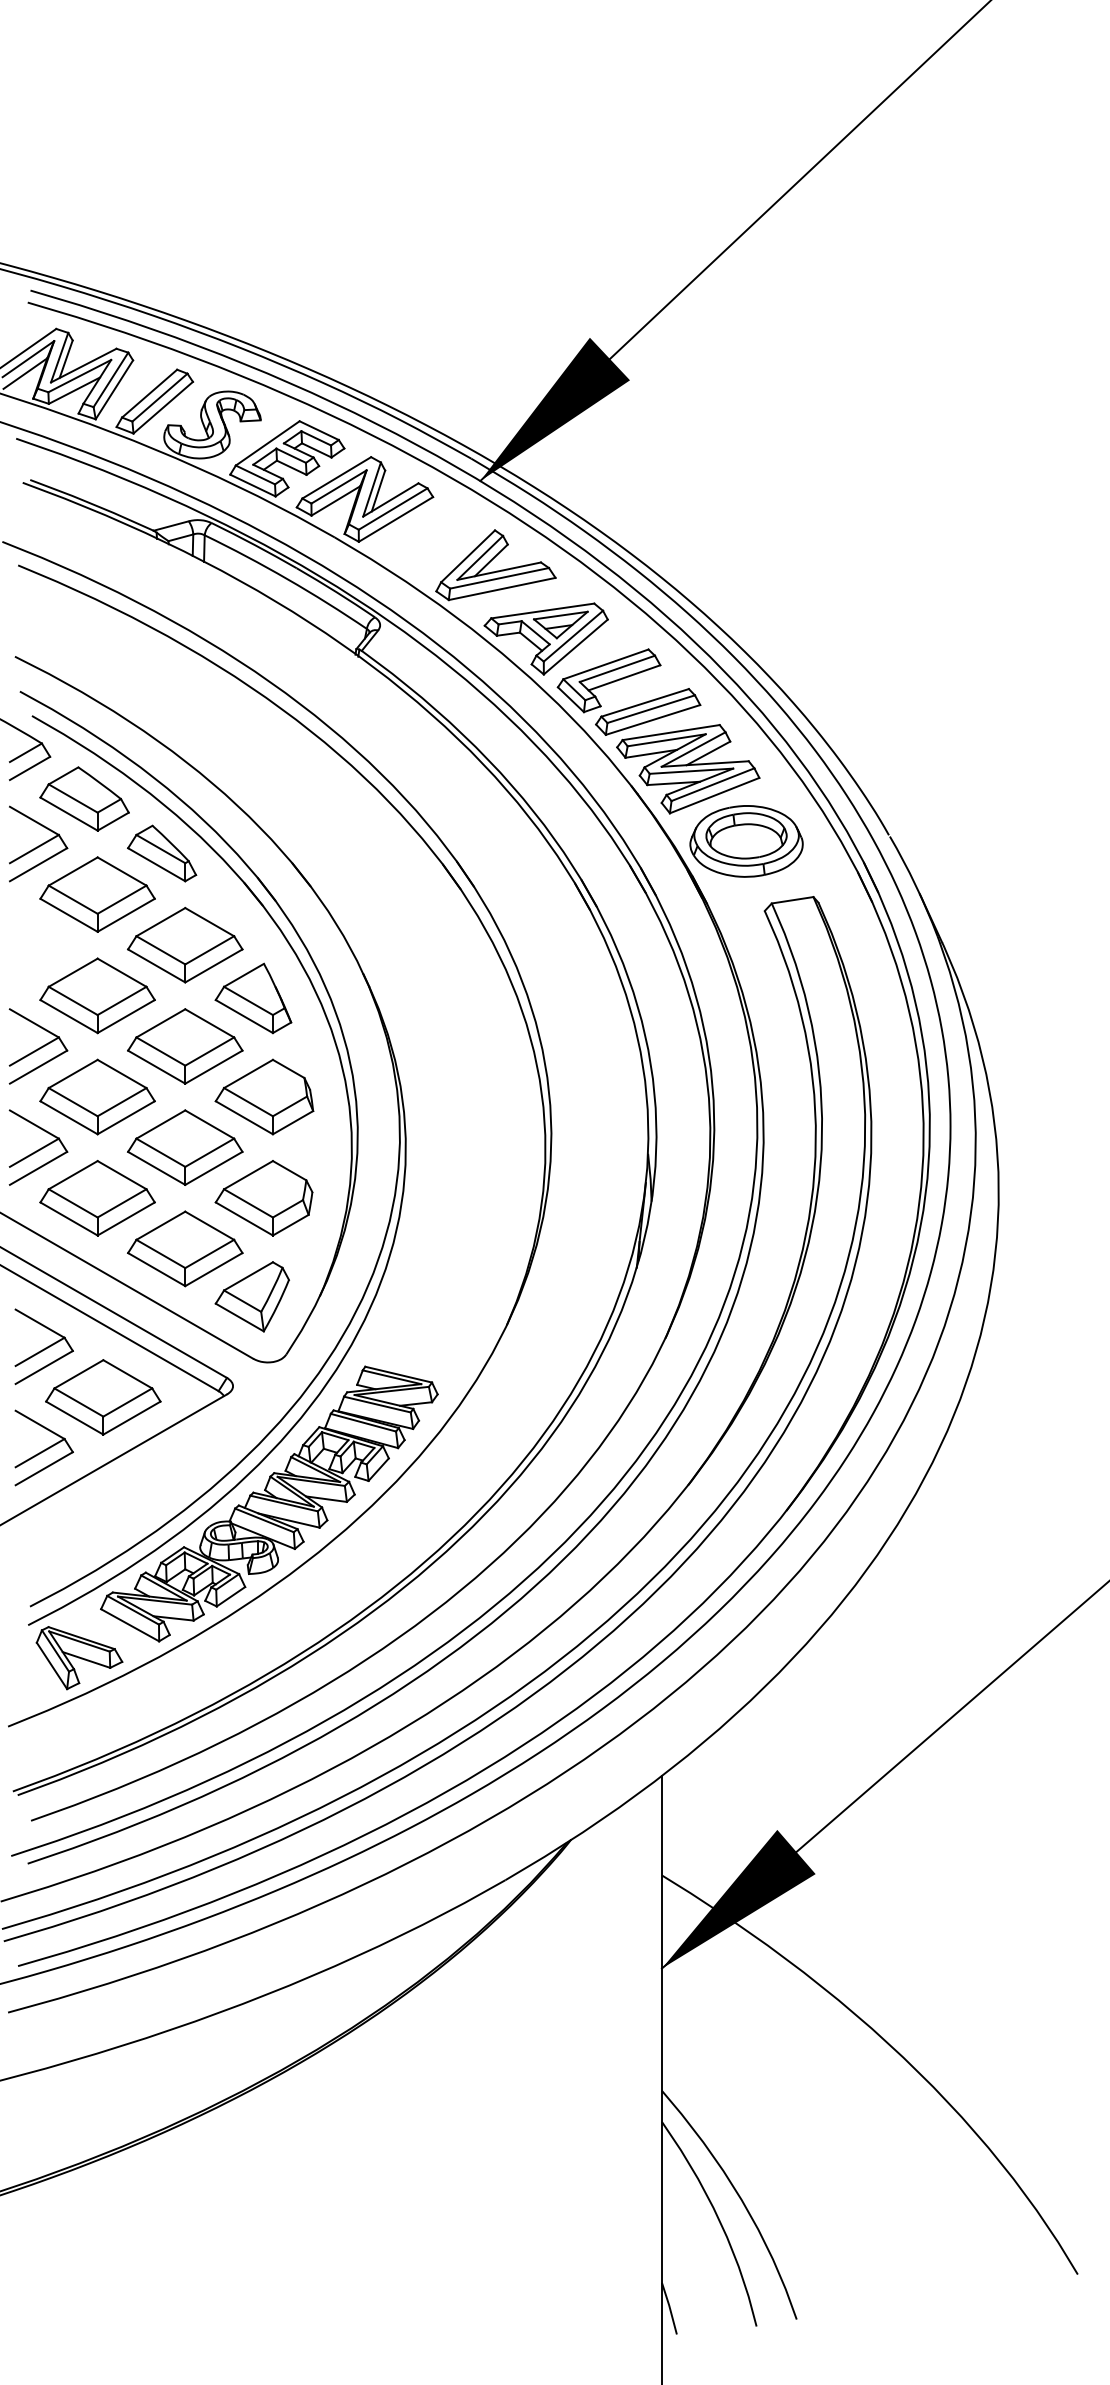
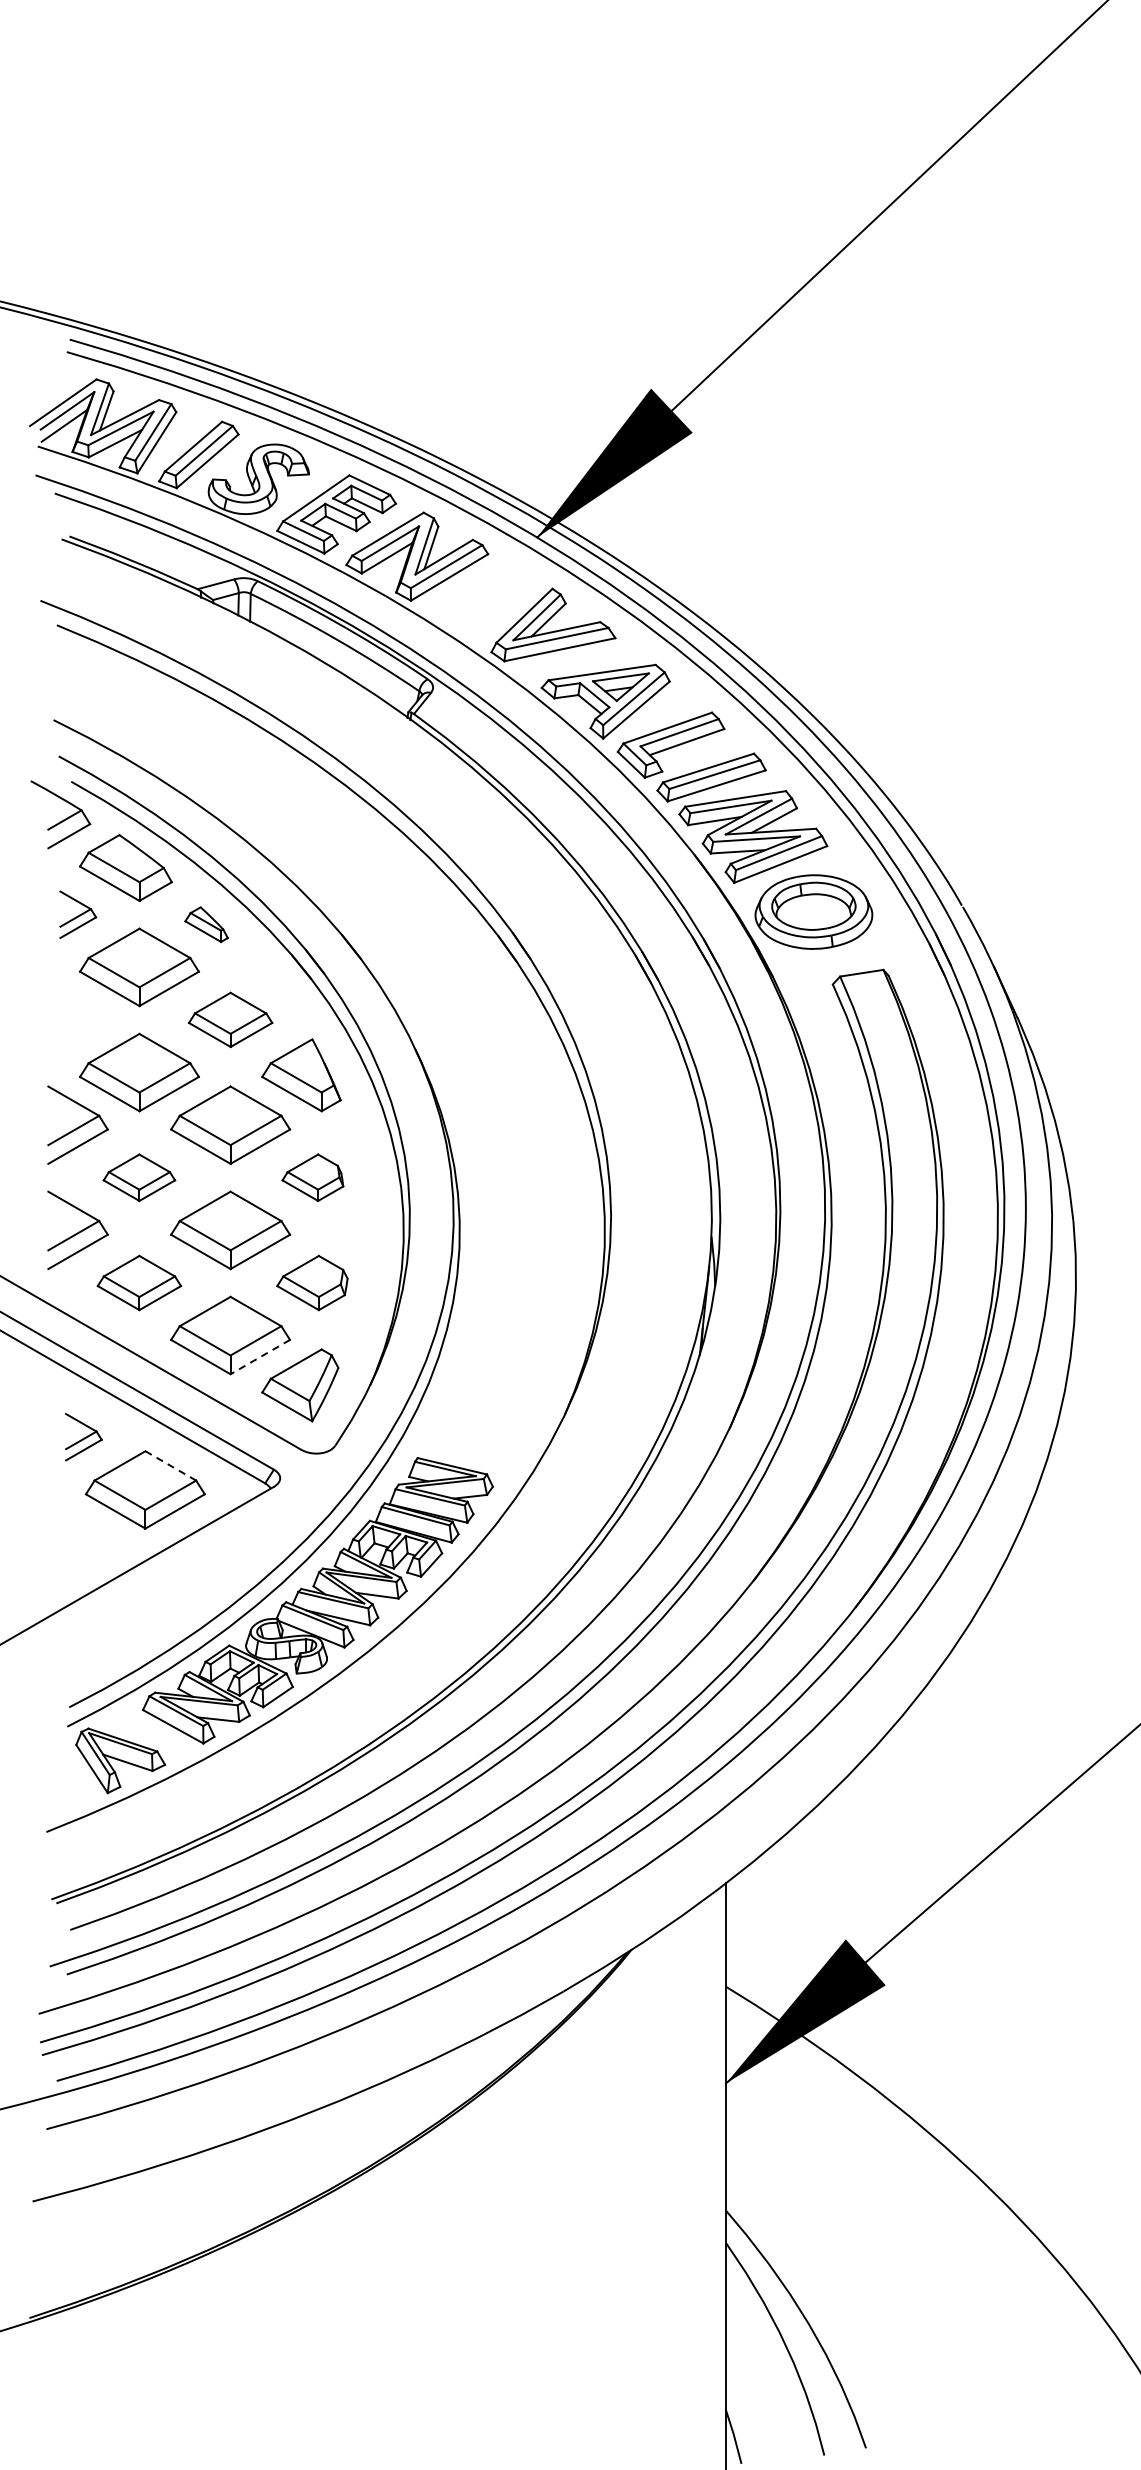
part: (38, 843) -> (78, 914), size x0.6
part: (162, 853) -> (206, 924), size x0.6
part: (185, 944) -> (230, 1019), size x0.7
part: (97, 1096) -> (139, 1177), size x0.6
part: (264, 1096) -> (312, 1177), size x0.6
part: (97, 1198) -> (139, 1283), size x0.7
part: (263, 1198) -> (311, 1283), size x0.7
line: (213, 1269) -> (259, 1356), solid -> dashed
part: (43, 1346) -> (83, 1437), size x0.6
line: (128, 1374) -> (171, 1466), solid -> dashed
part: (43, 1447) -> (83, 1541), removed

